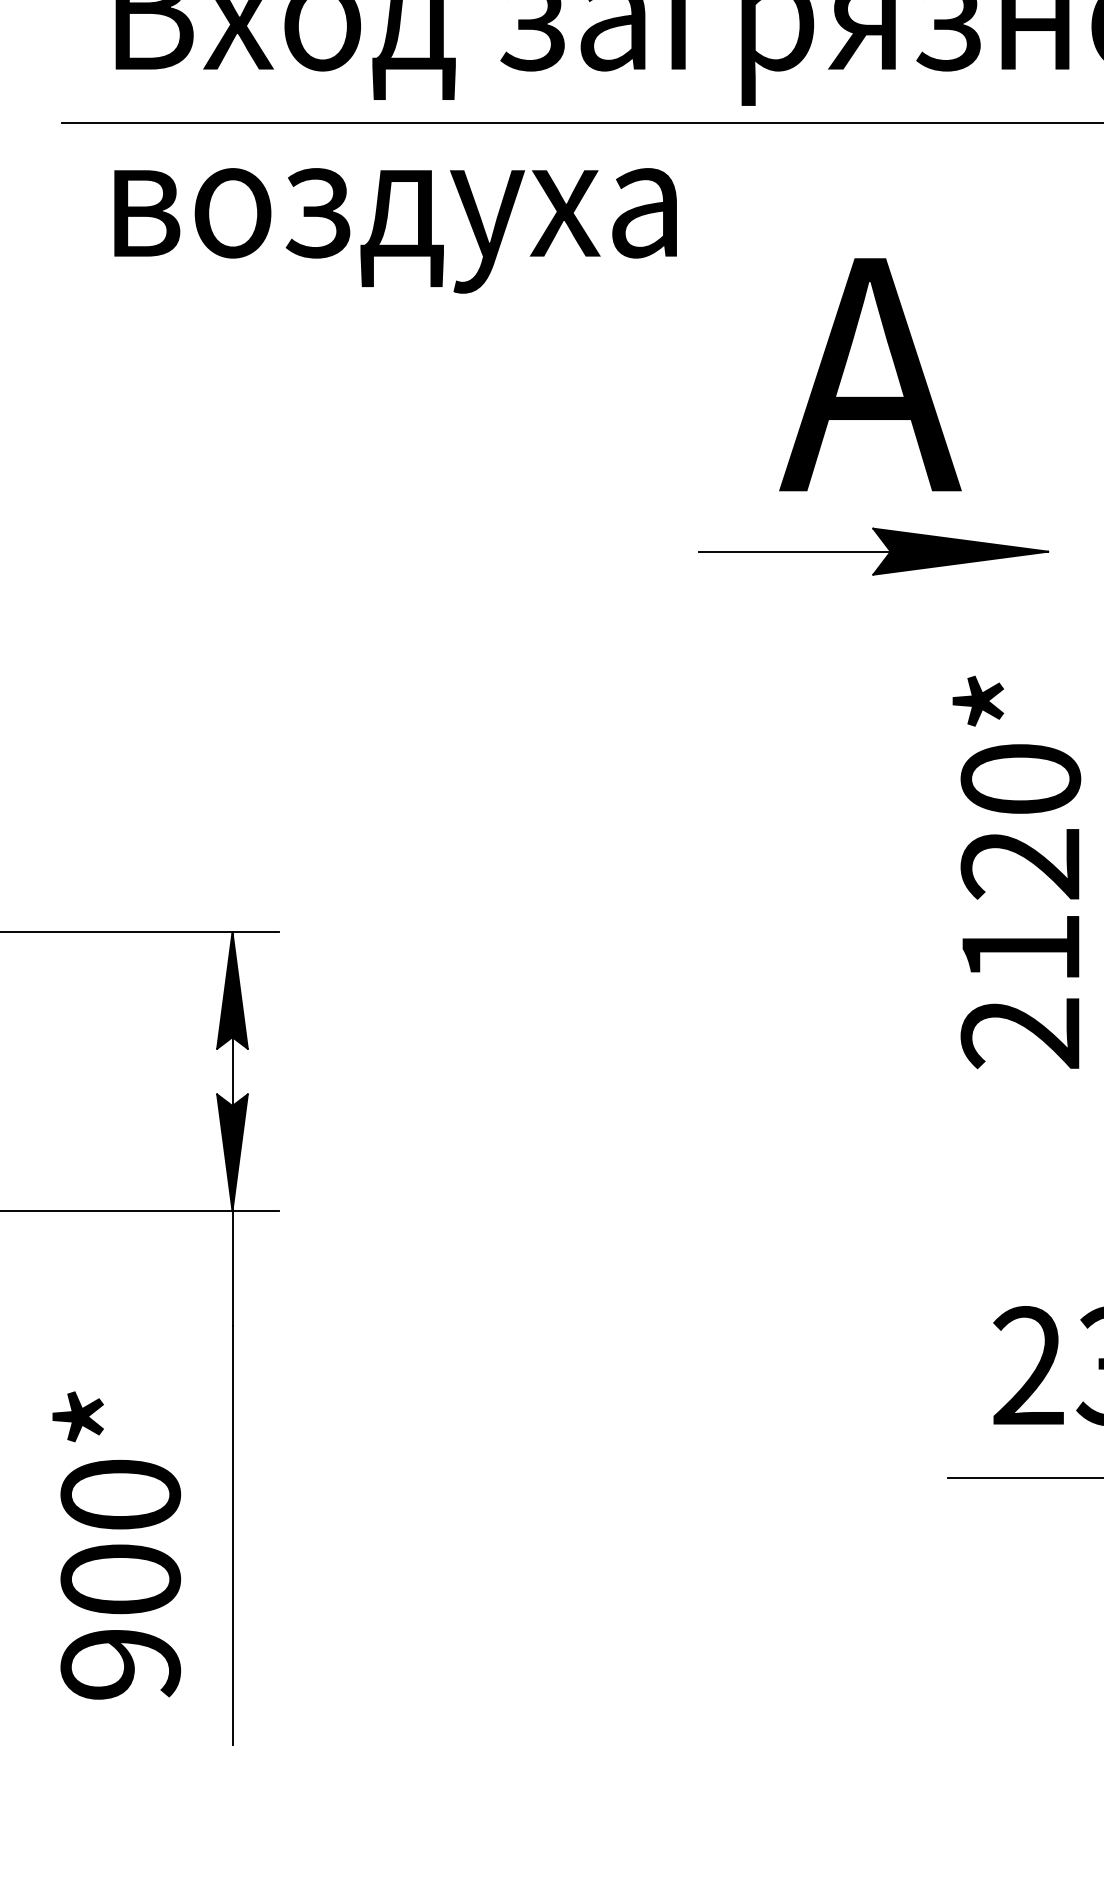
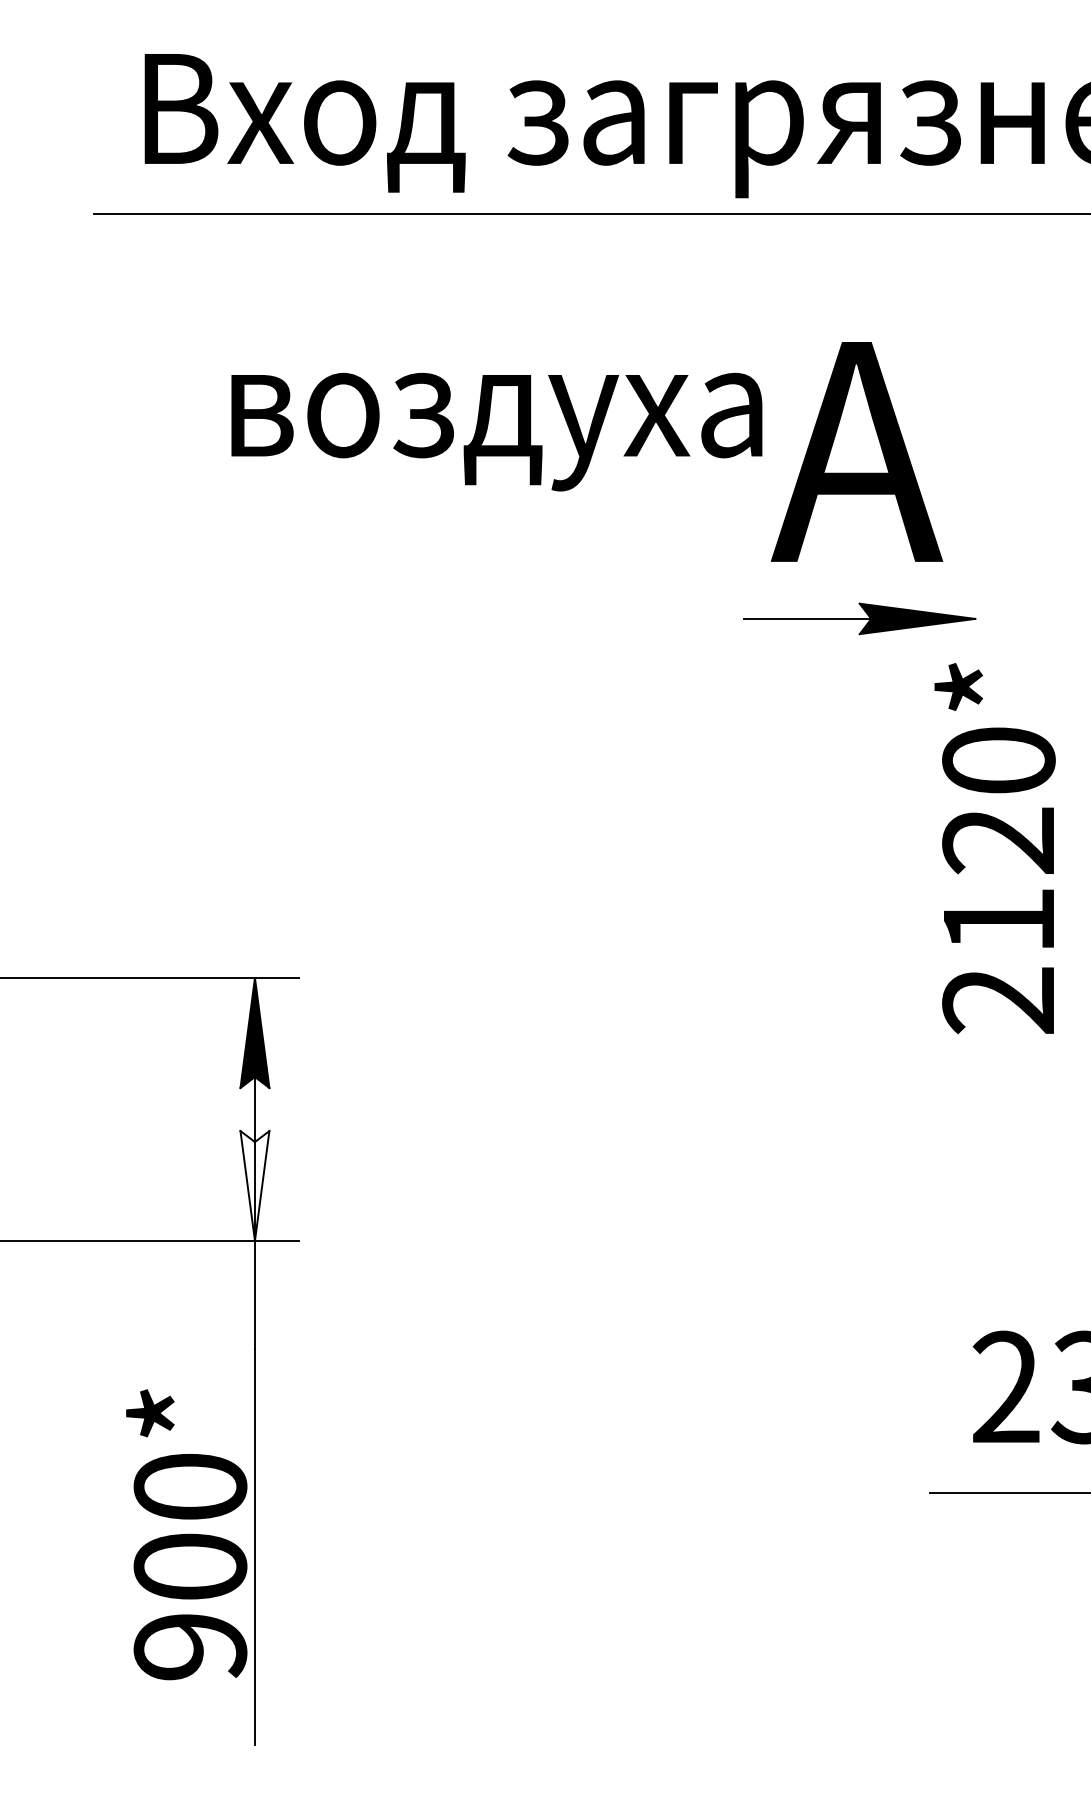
text: (395, 231) -> (496, 432), moved
part: (873, 551) -> (859, 618), size x0.7
text: (1016, 872) -> (994, 848), moved
fill: (232, 1152) -> (254, 1185), removed
text: (116, 1545) -> (186, 1534), moved

